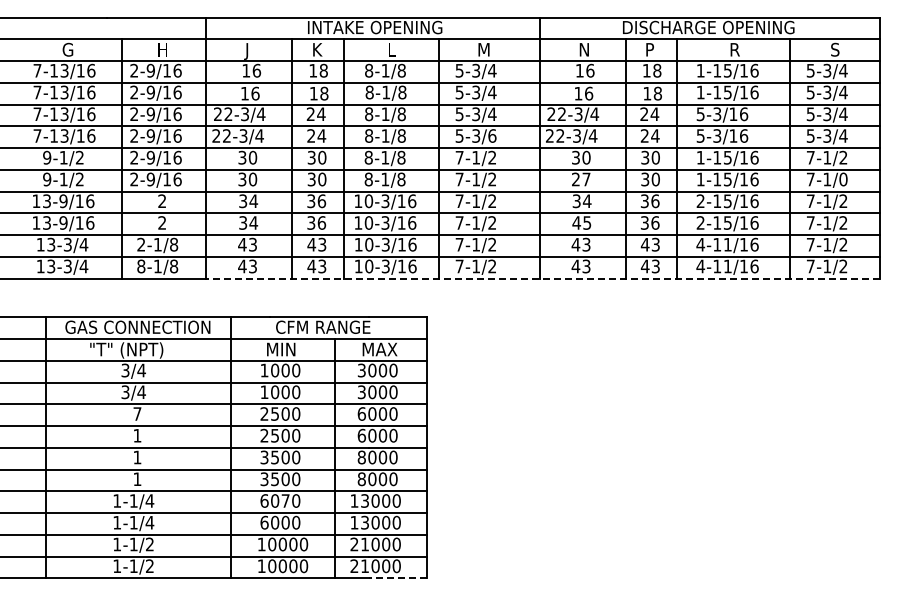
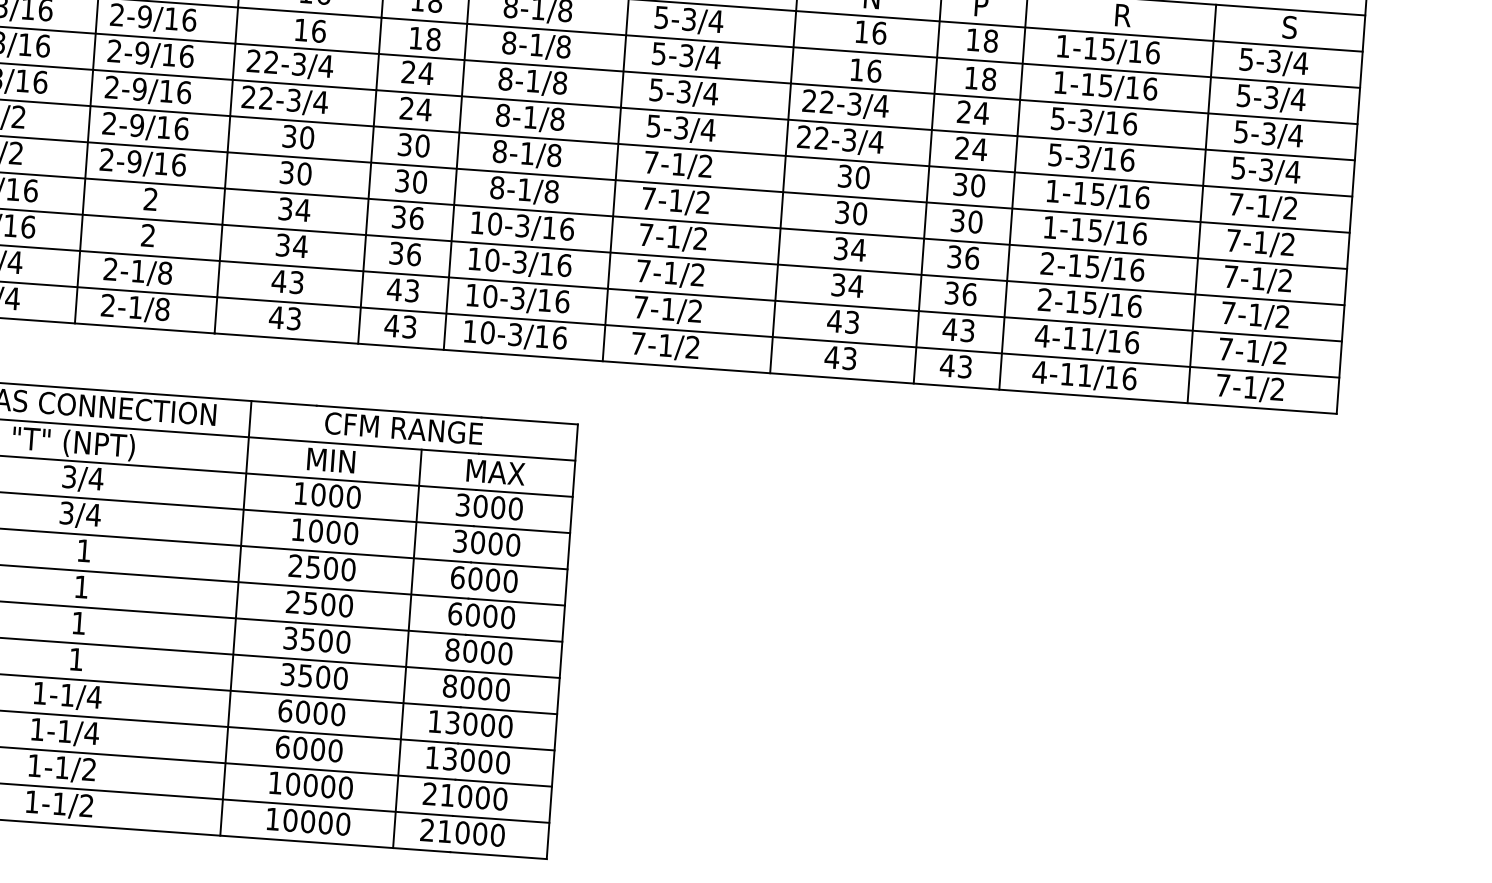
text: (492, 135) -> (708, 129), 5-3/6 -> 5-3/4
text: (581, 179) -> (851, 213), 27 -> 30
text: (843, 179) -> (1288, 244), 7-1/0 -> 7-1/2
text: (581, 222) -> (846, 284), 45 -> 34
text: (141, 266) -> (108, 305), 8-1/8 -> 2-1/8
line: (542, 278) -> (774, 373), dashed -> solid
text: (137, 413) -> (84, 549), 7 -> 1
text: (285, 500) -> (320, 712), 6070 -> 6000
line: (398, 578) -> (499, 855), dashed -> solid

